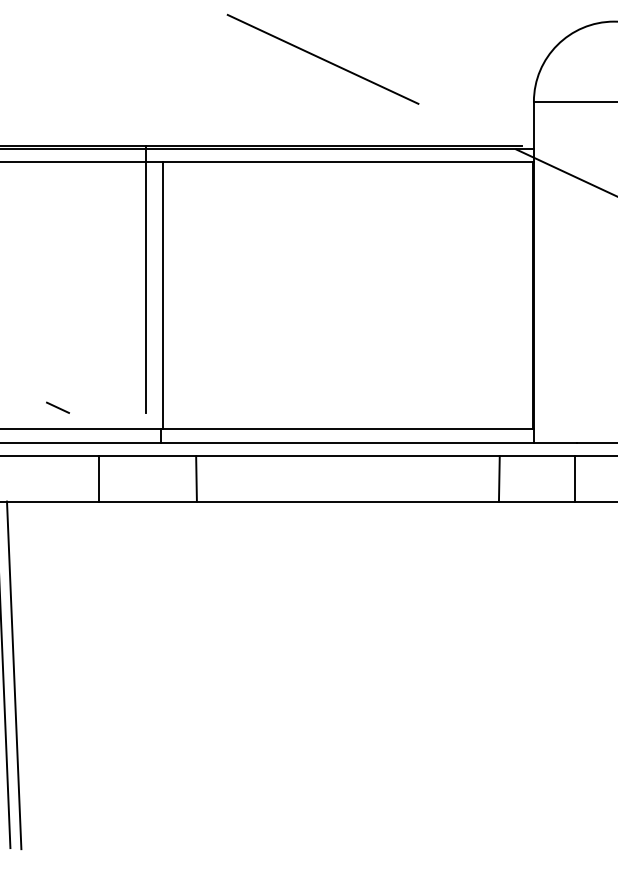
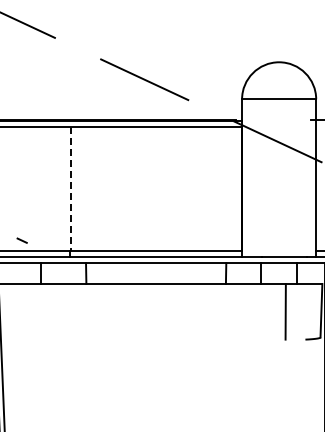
line: (145, 279) -> (62, 181), removed
line: (162, 294) -> (70, 188), solid -> dashed

